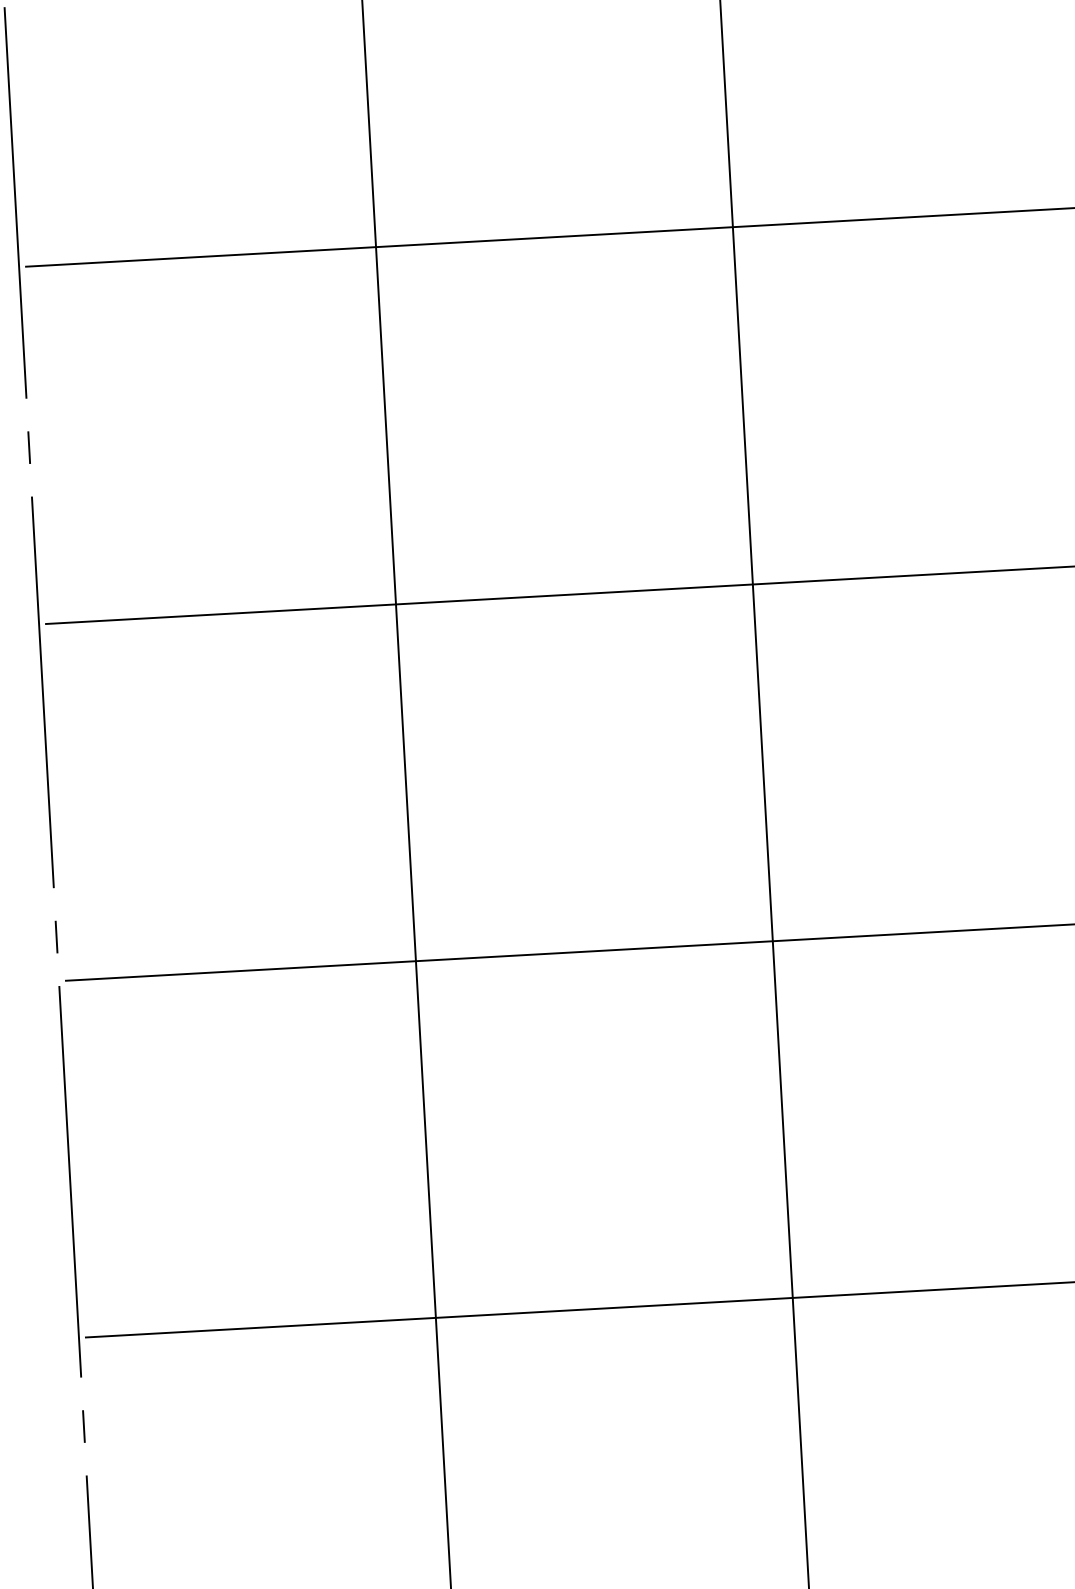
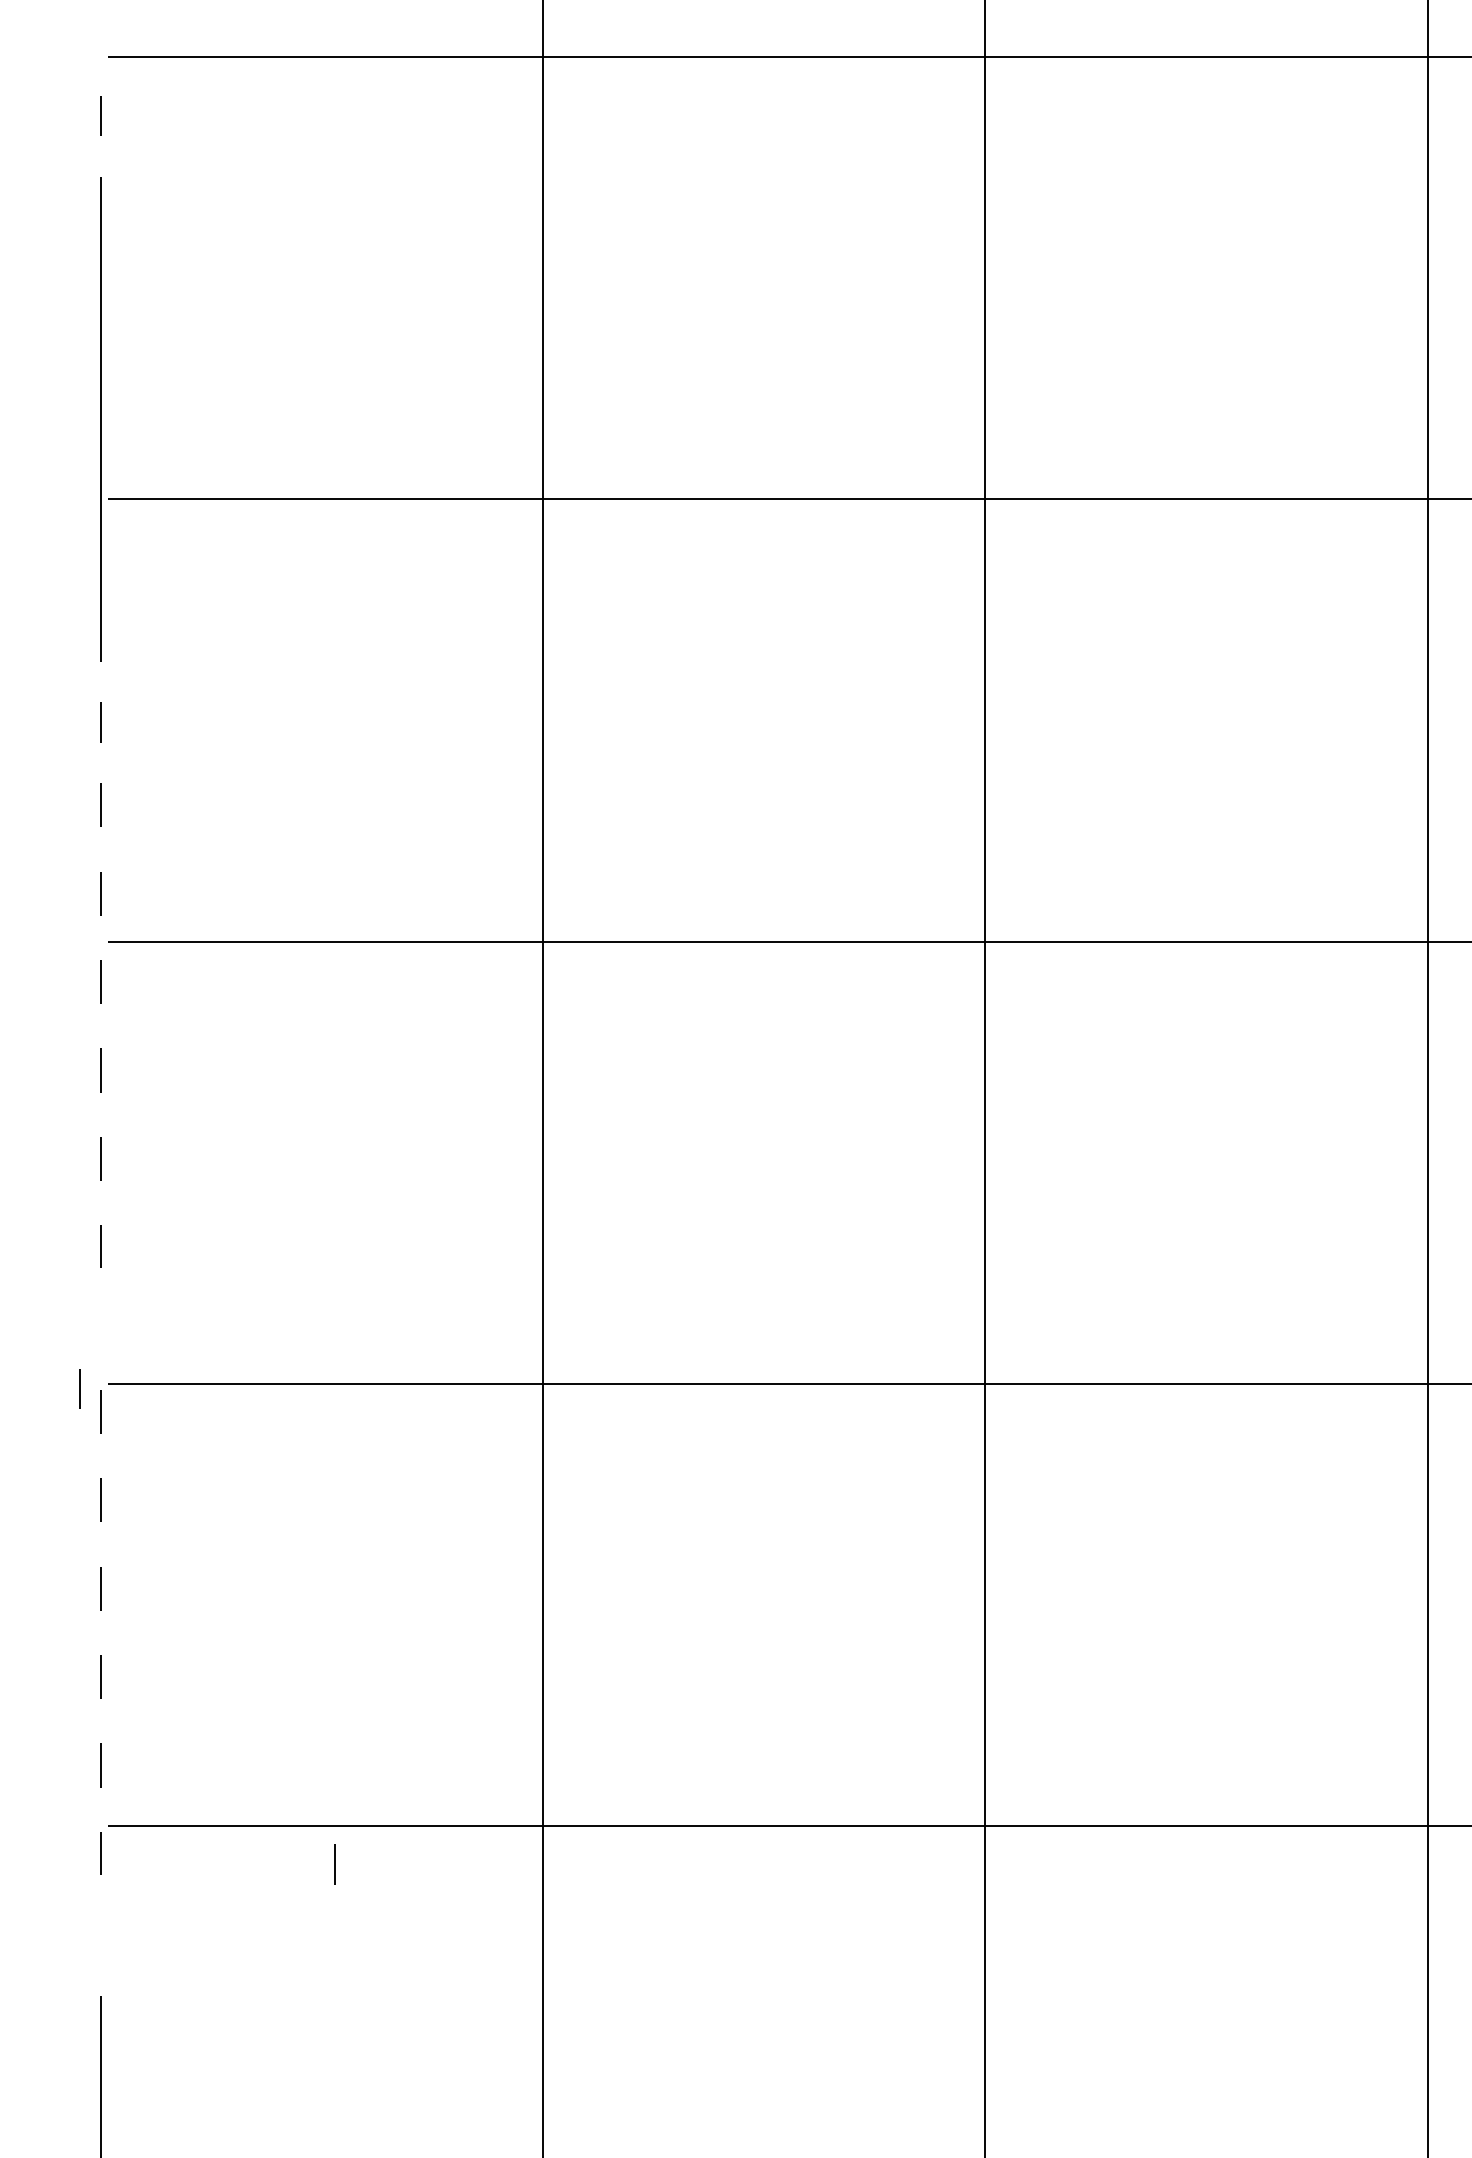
line: (42, 692) -> (100, 1025), solid -> dashed
line: (56, 936) -> (79, 1388), moved
line: (70, 1181) -> (100, 1632), solid -> dashed
line: (83, 1426) -> (334, 1864), moved

